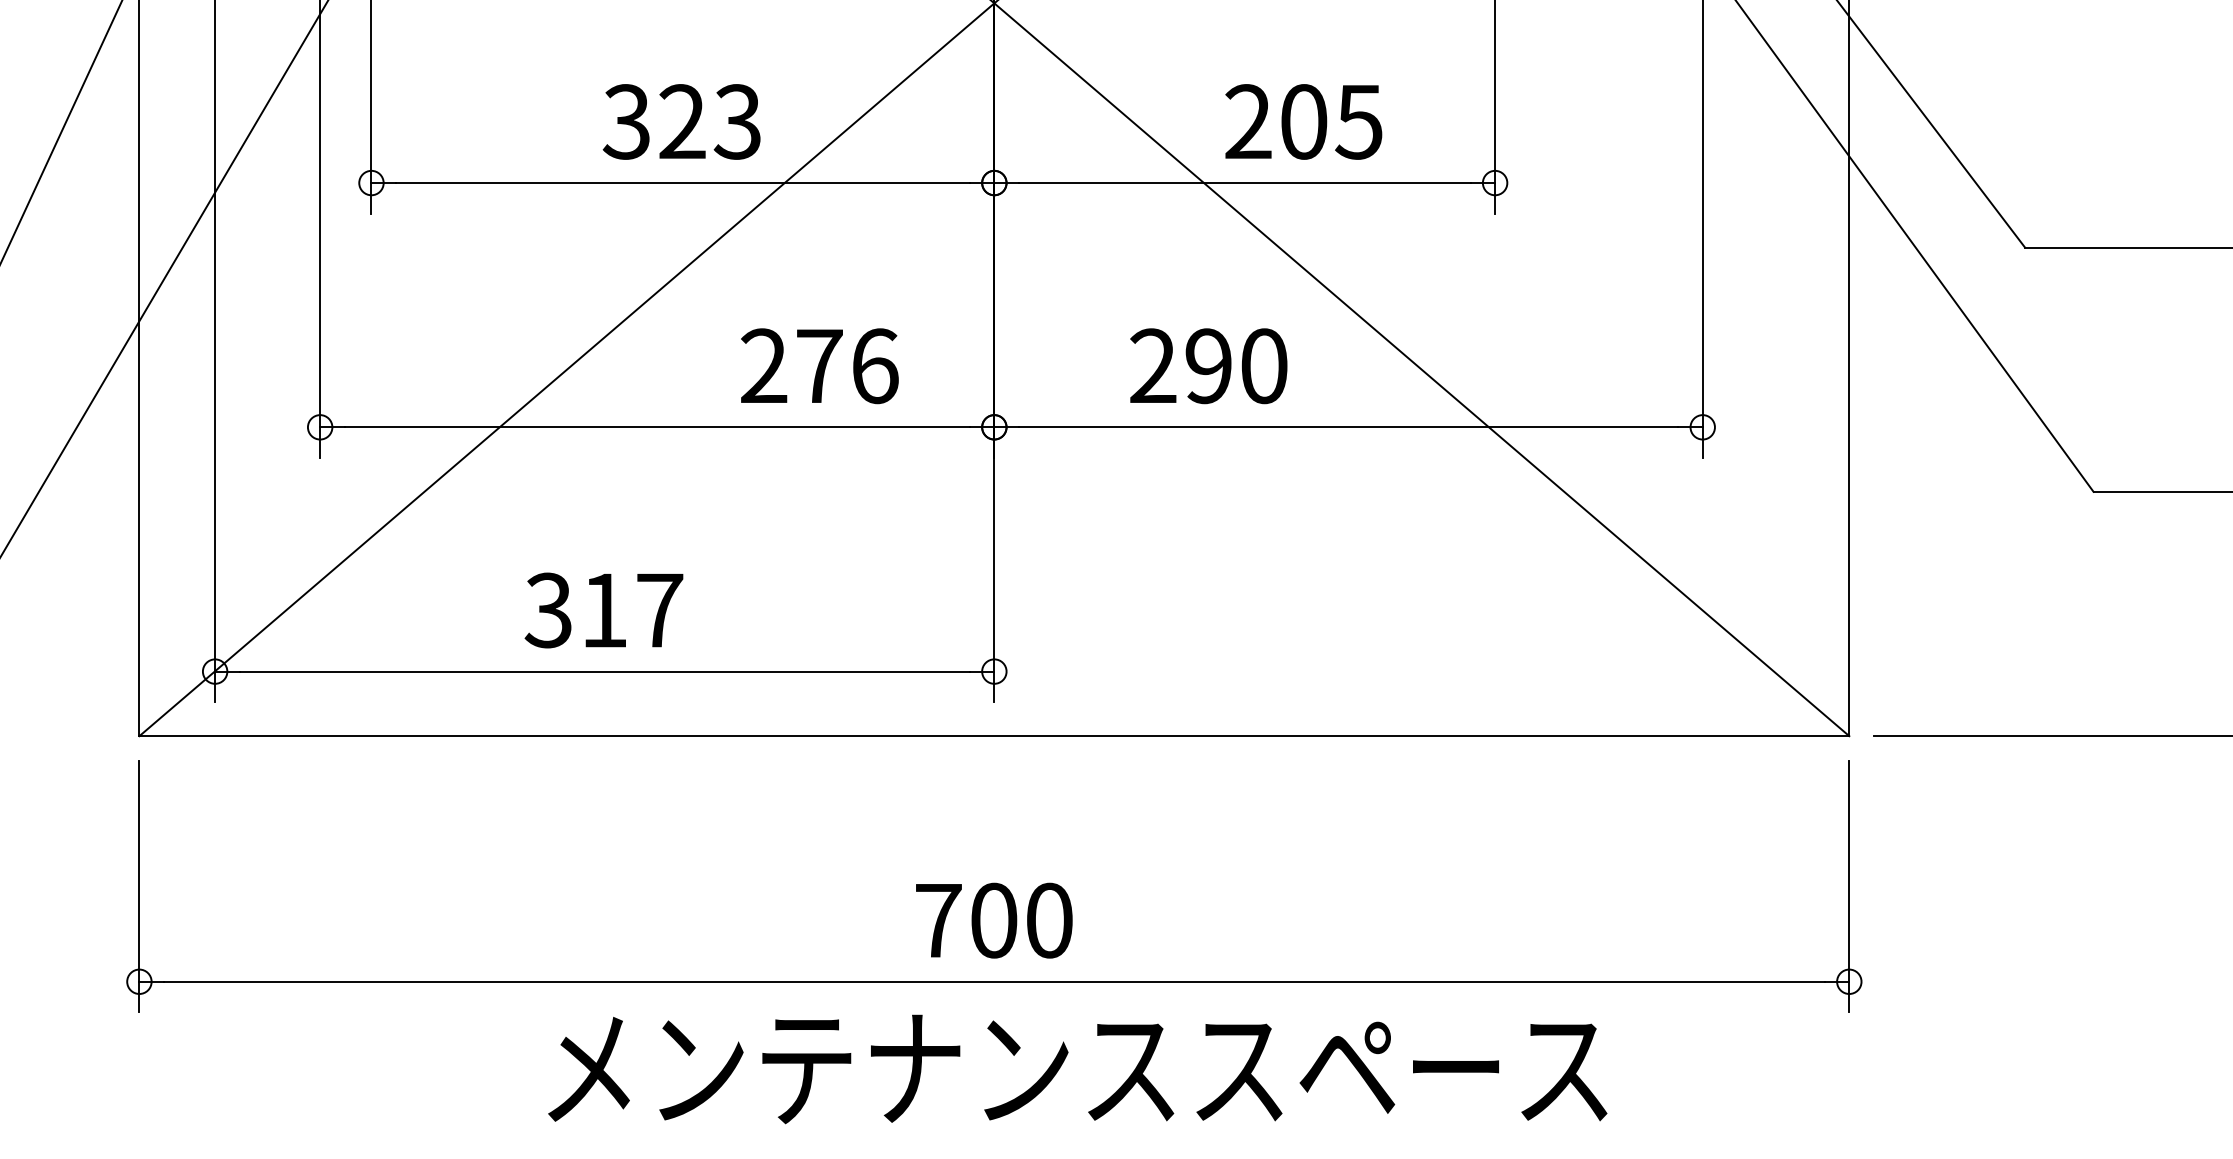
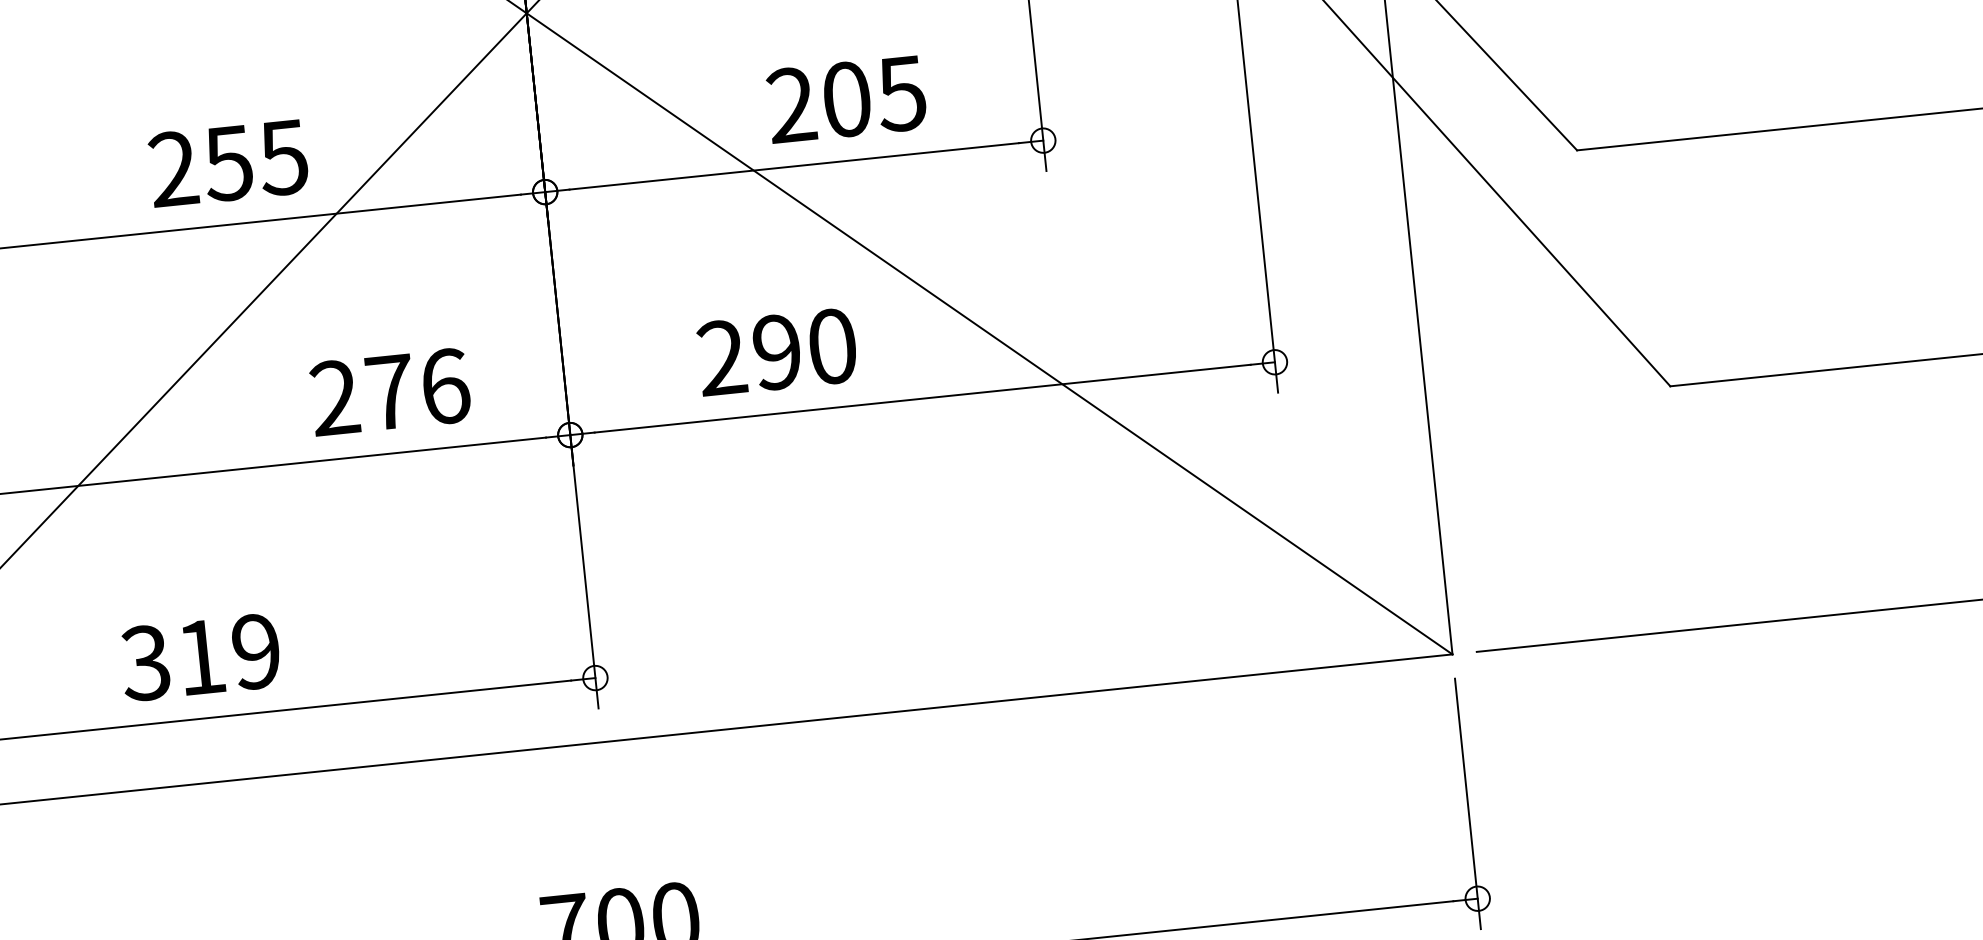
text: (681, 121) -> (227, 163), 323 -> 255
text: (660, 610) -> (257, 651), 317 -> 319

